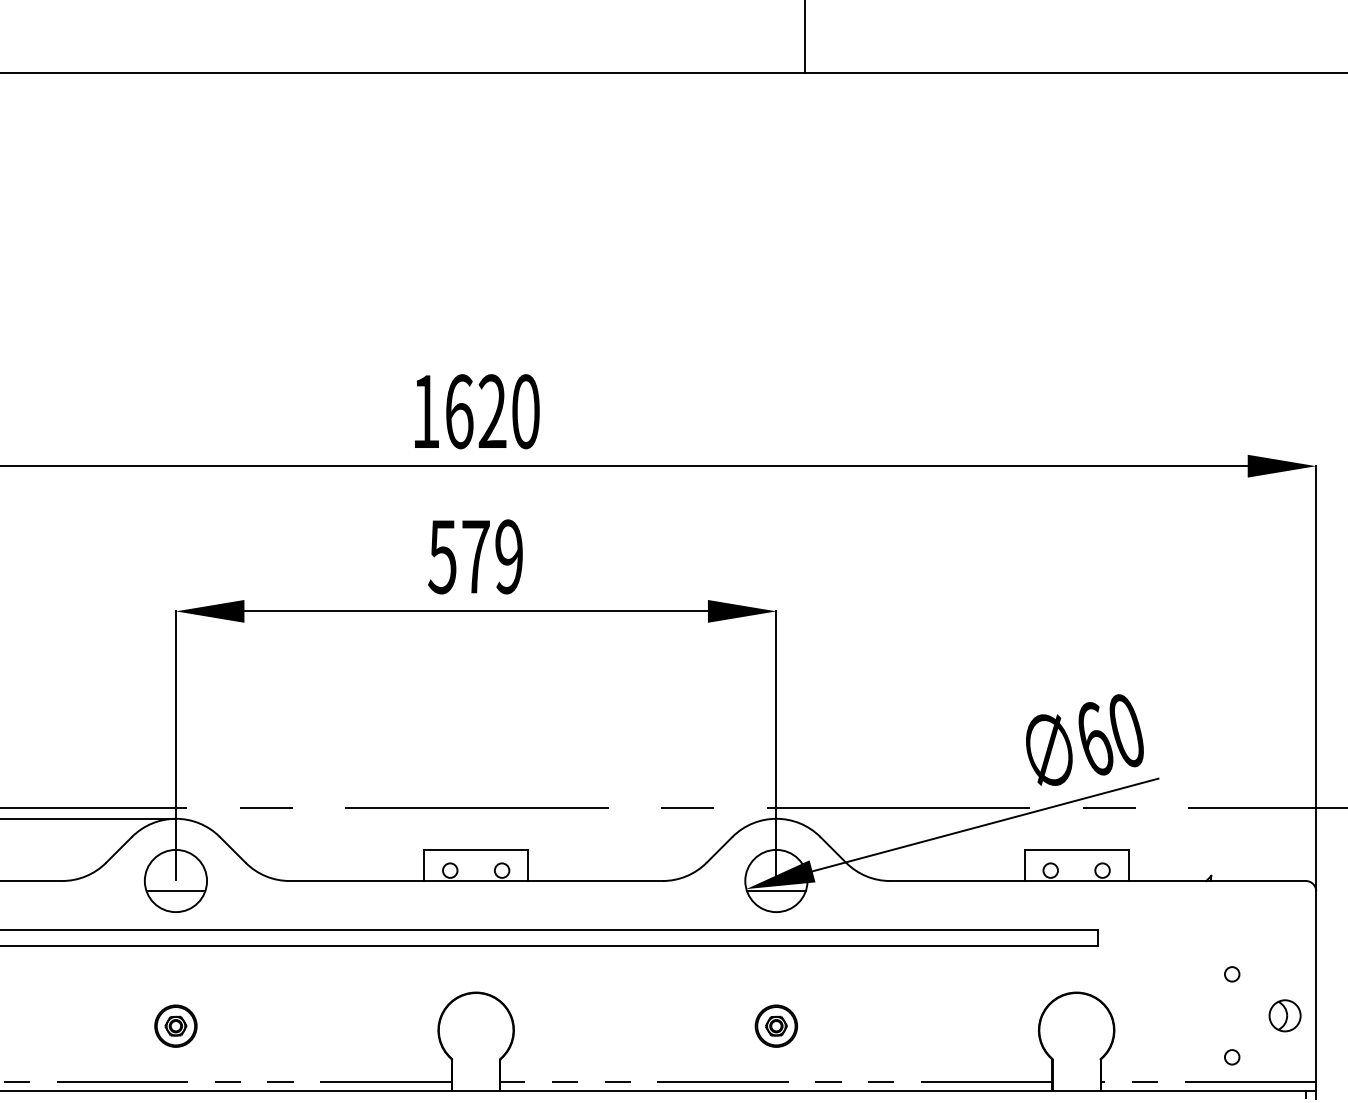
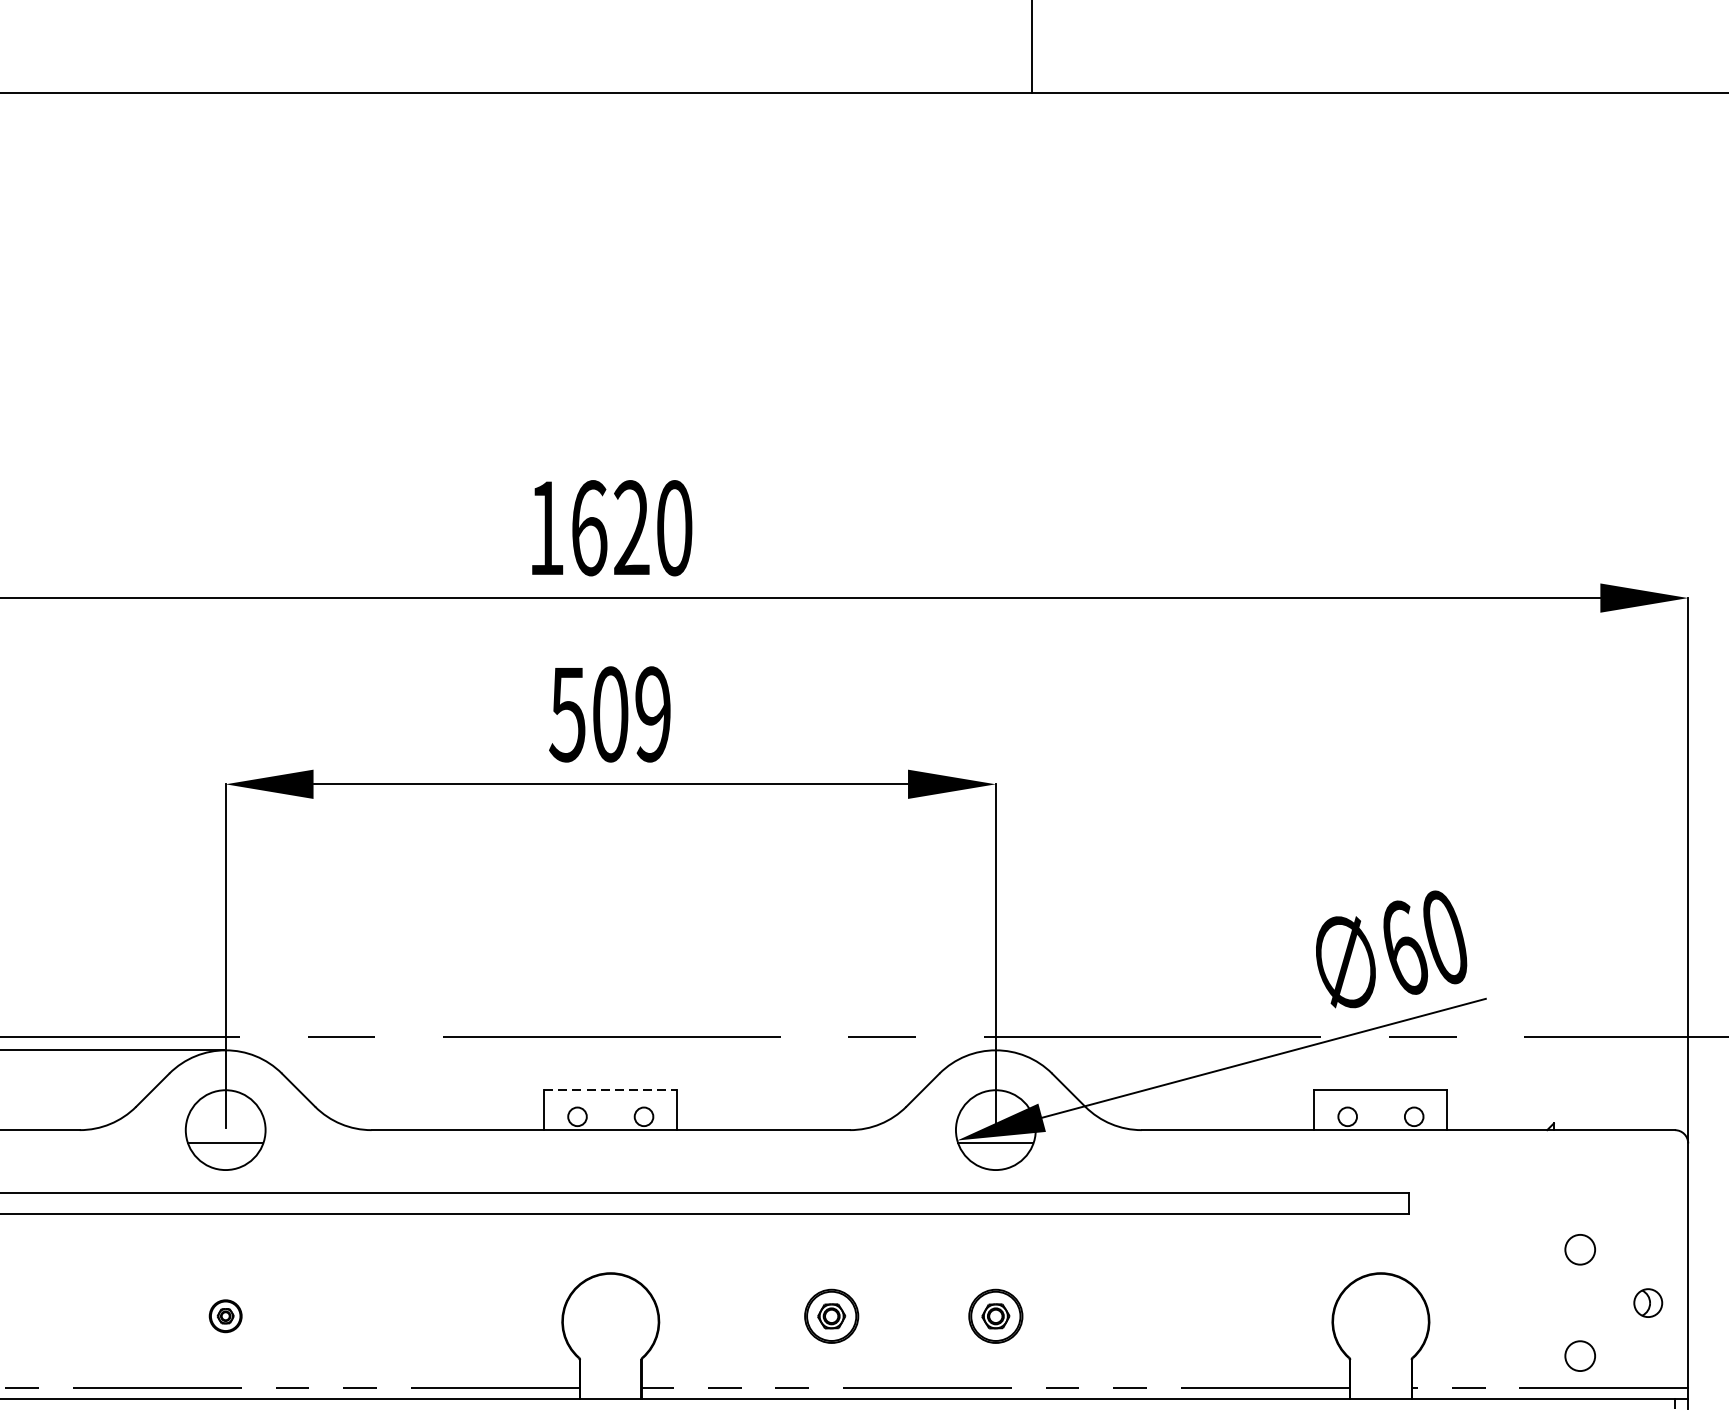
text: (475, 556) -> (609, 713), 579 -> 509
line: (476, 849) -> (611, 1089), solid -> dashed
circle: (1232, 974) -> (1580, 1250), size x1.6
part: (1284, 1015) -> (1647, 1302), size x0.7
part: (175, 1025) -> (225, 1315), size x0.6
part: (647, 1025) -> (830, 1315), added
circle: (1232, 1057) -> (1580, 1356), size x1.6

